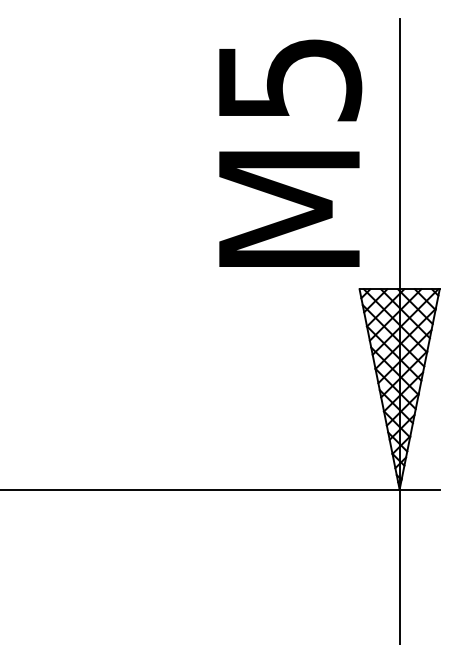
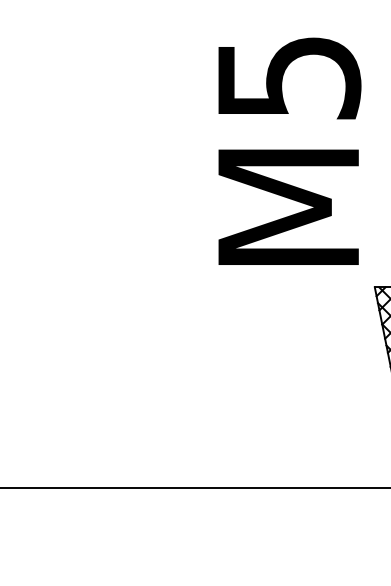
text: (290, 152) -> (289, 150), moved

